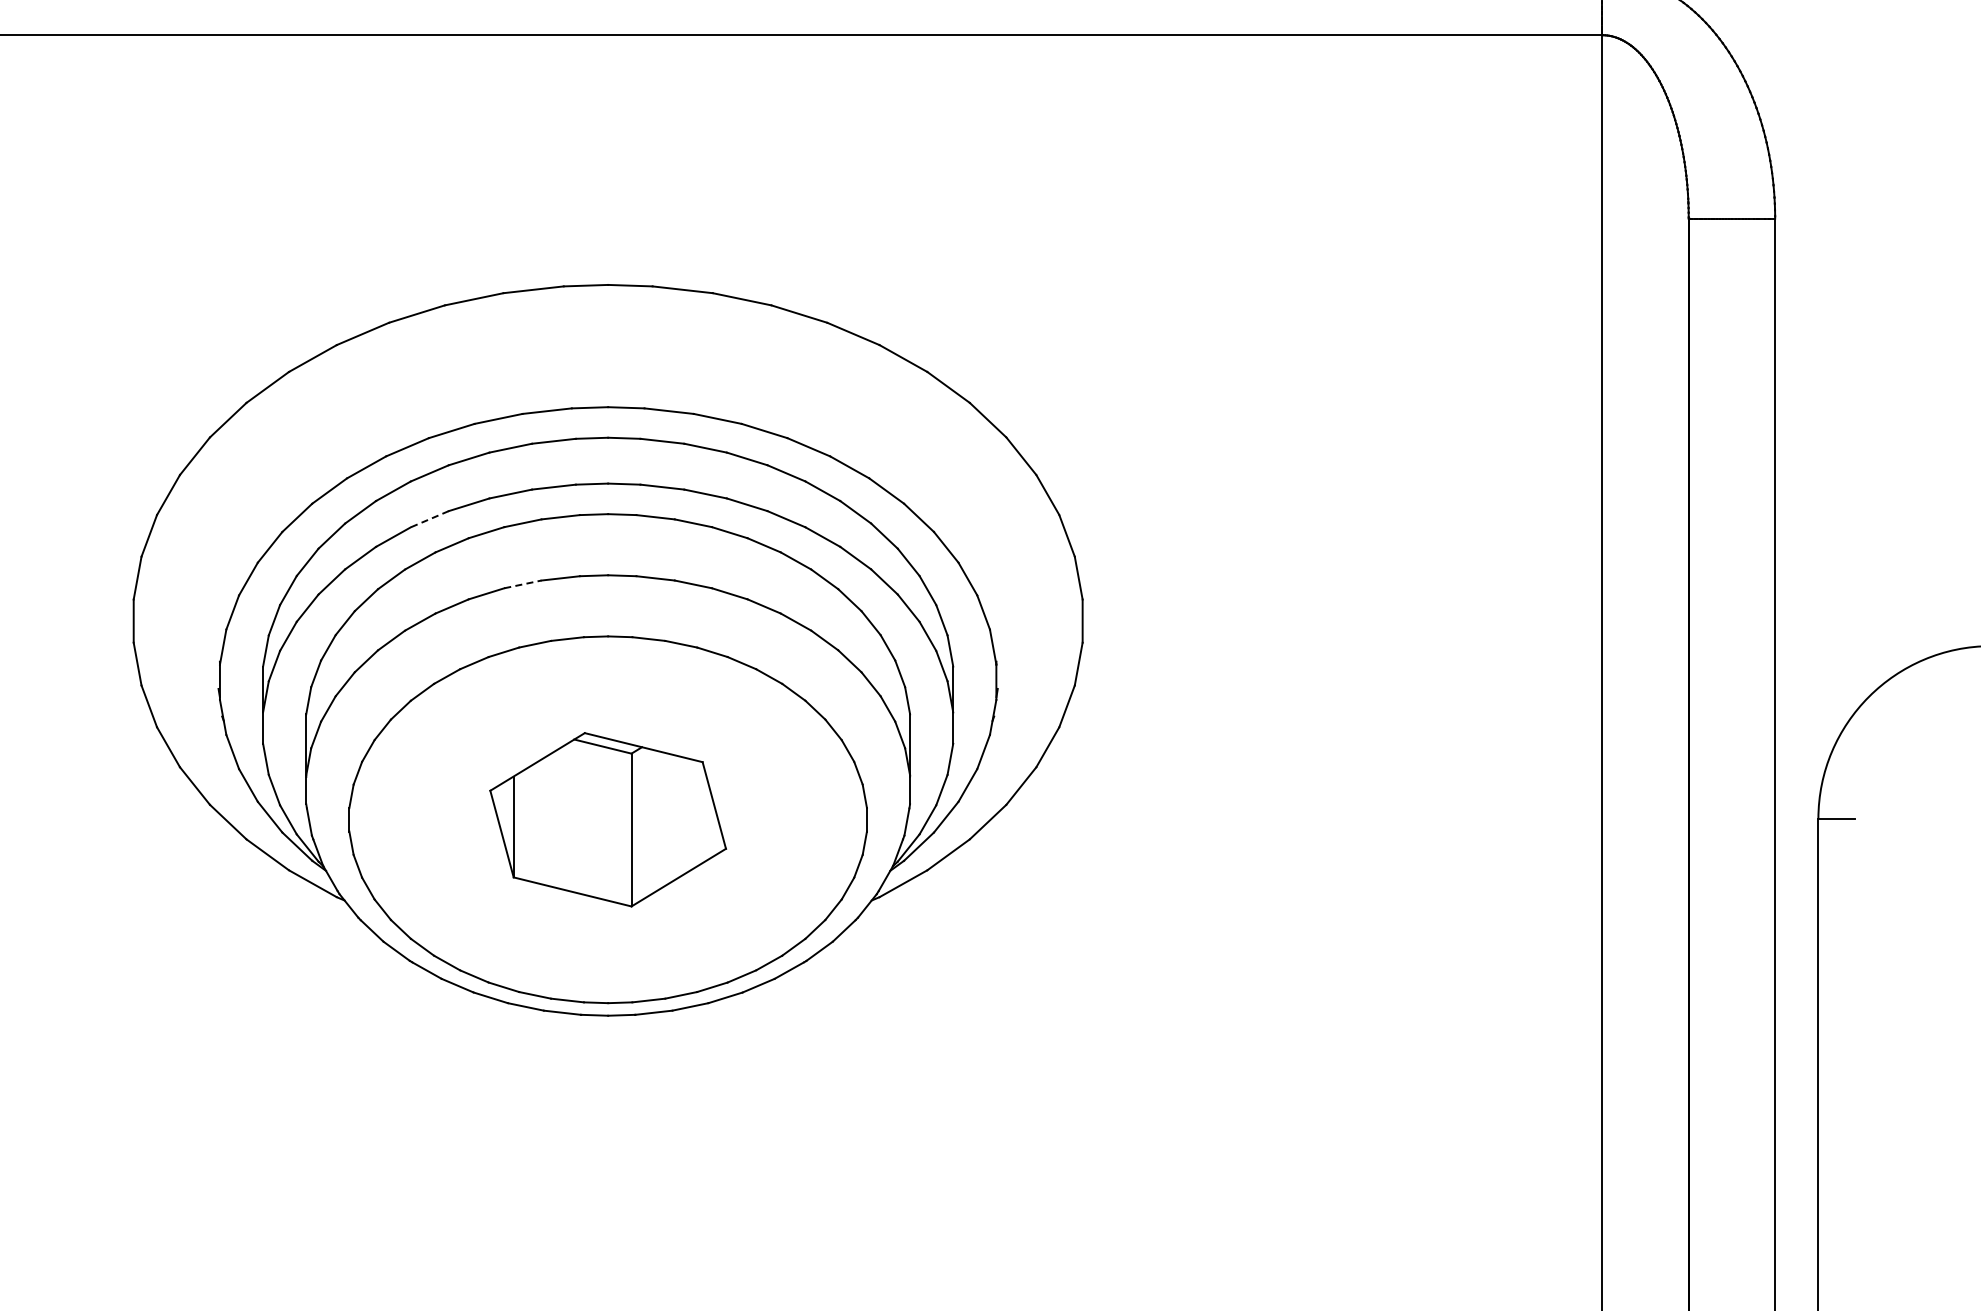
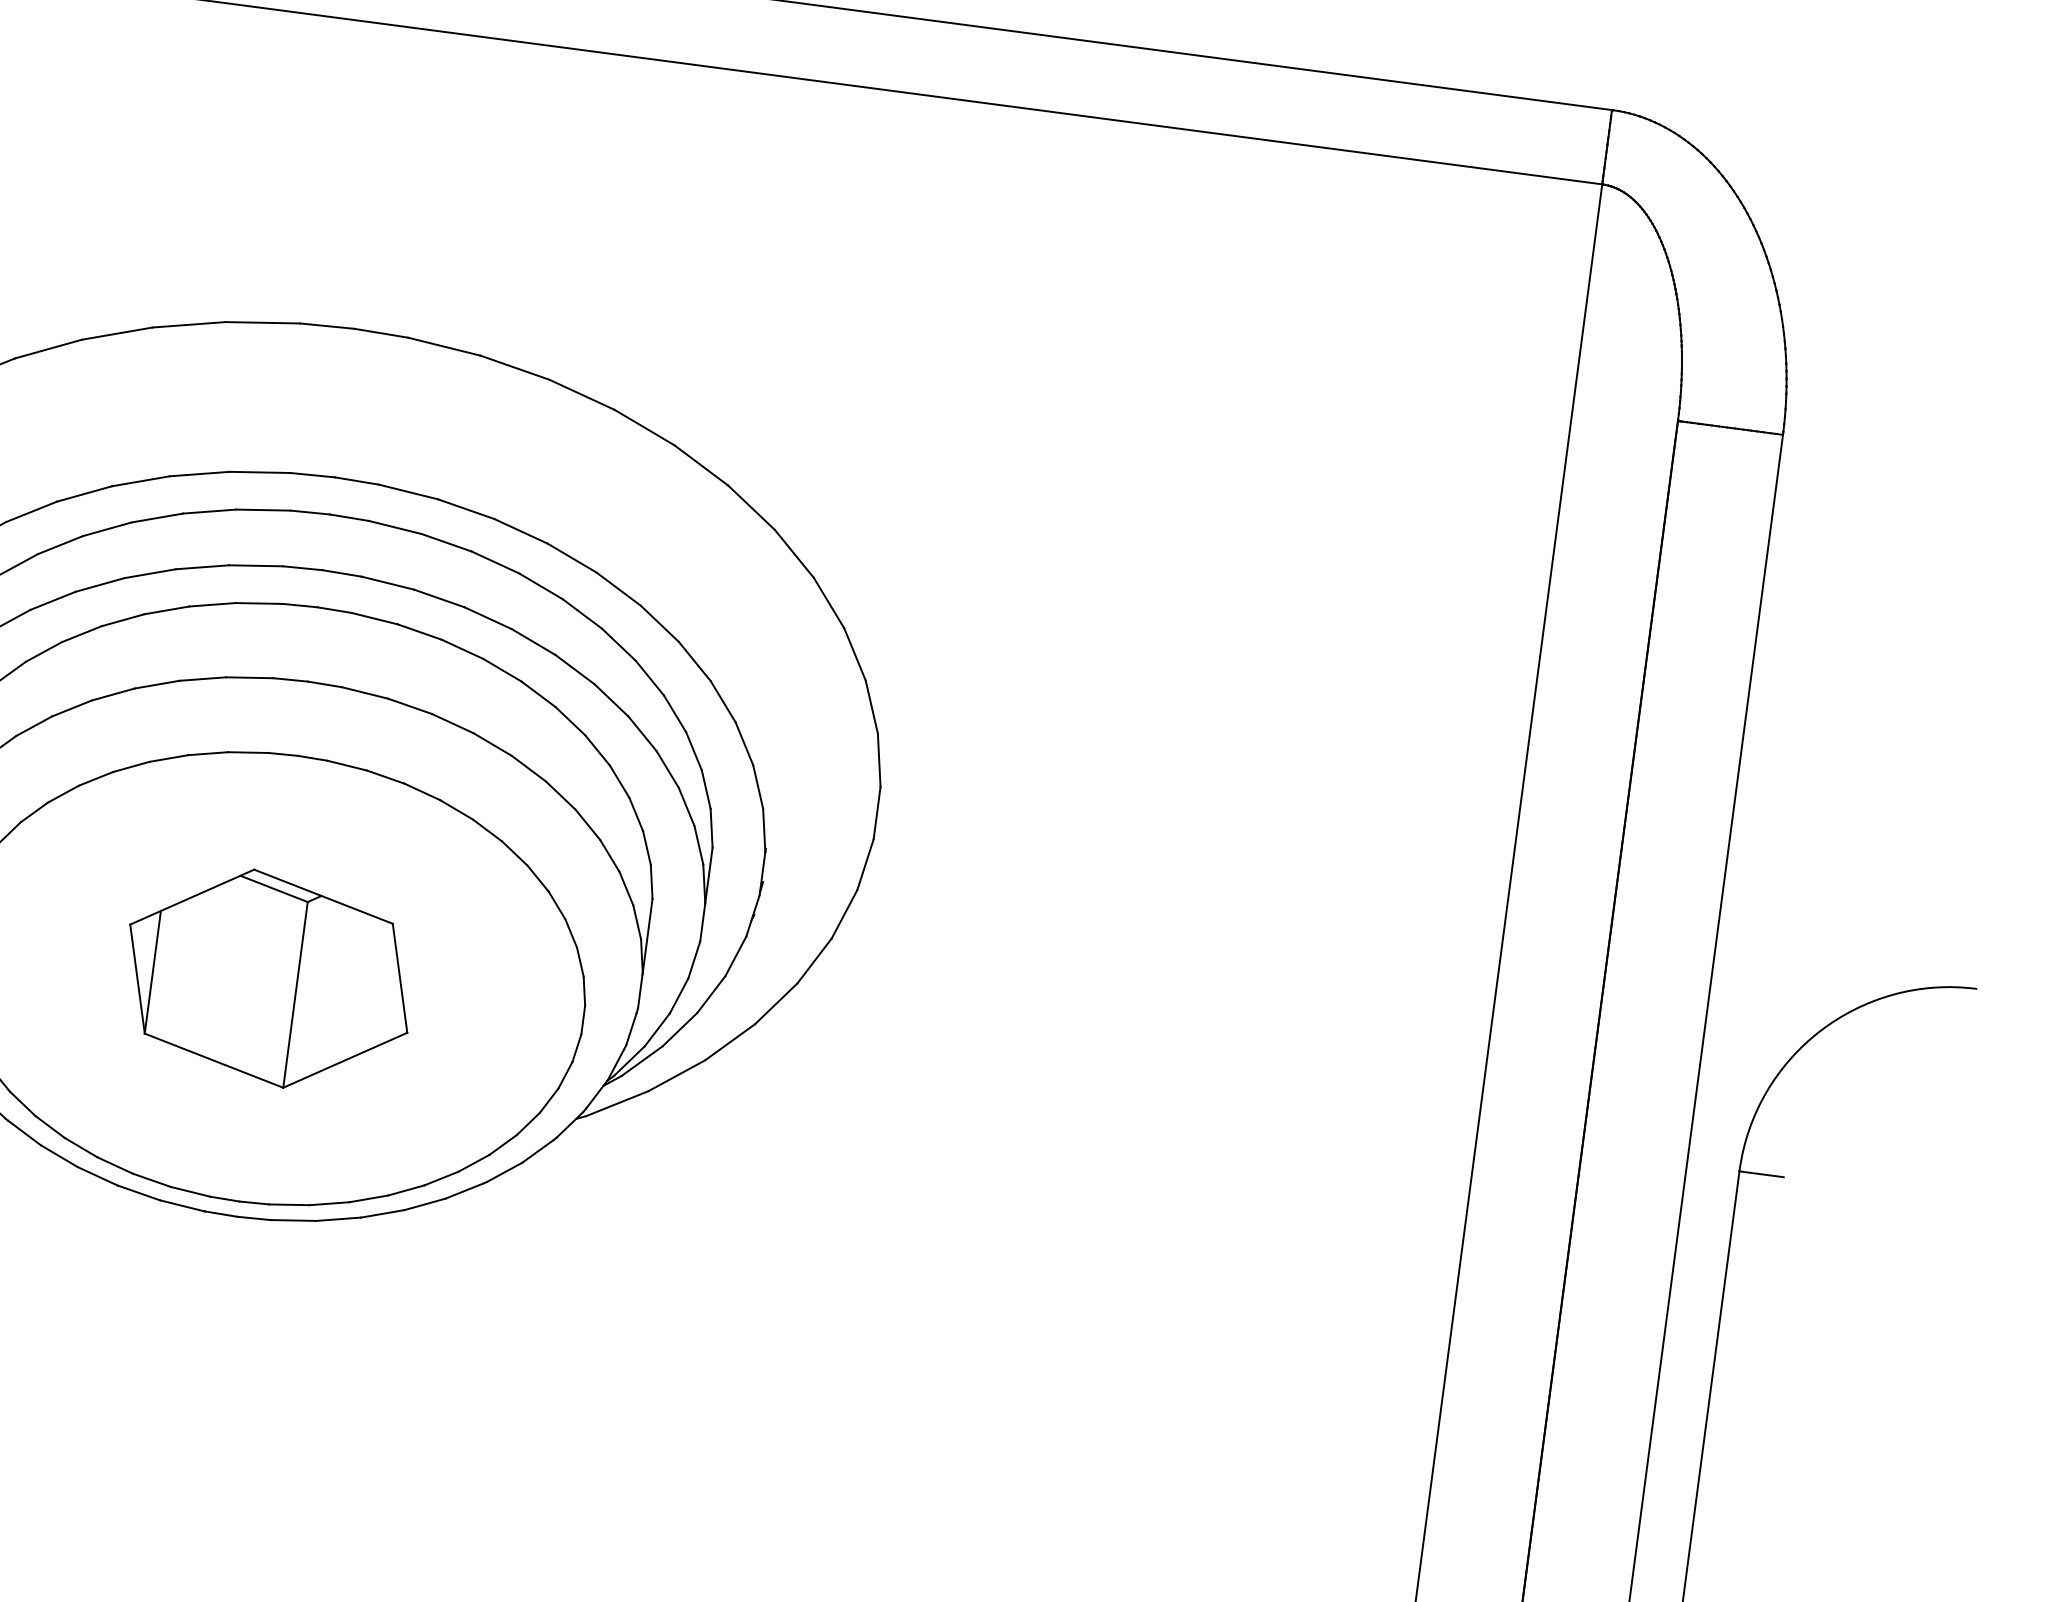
line: (429, 519) -> (99, 585), dashed -> solid
line: (523, 584) -> (203, 679), dashed -> solid

